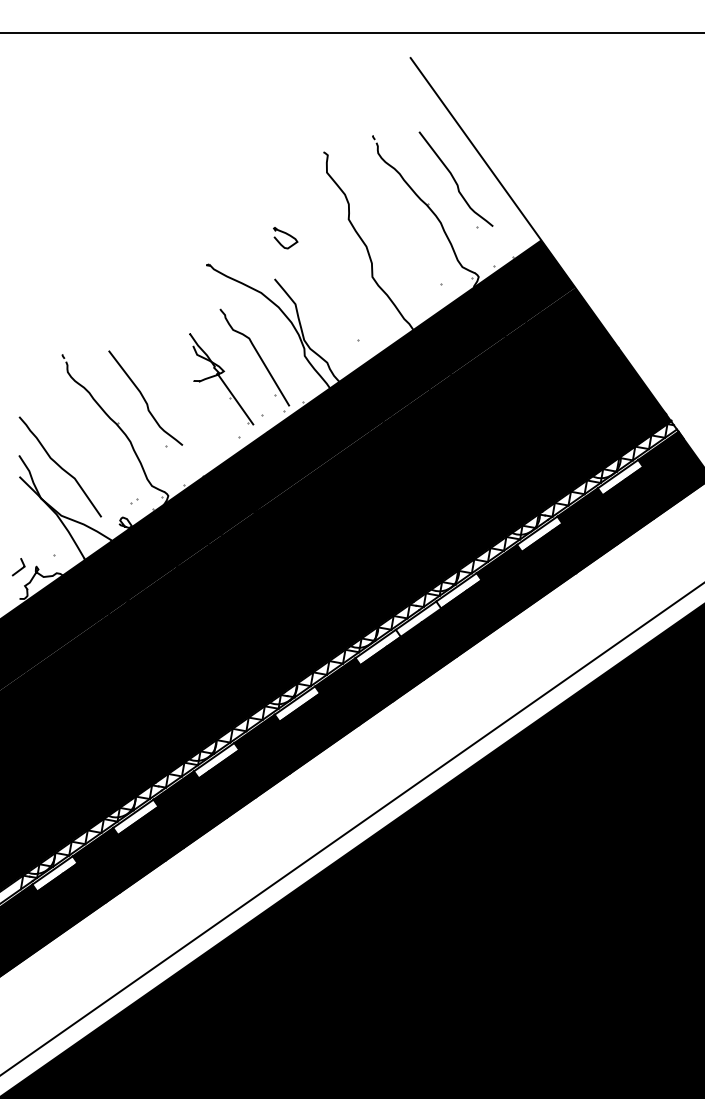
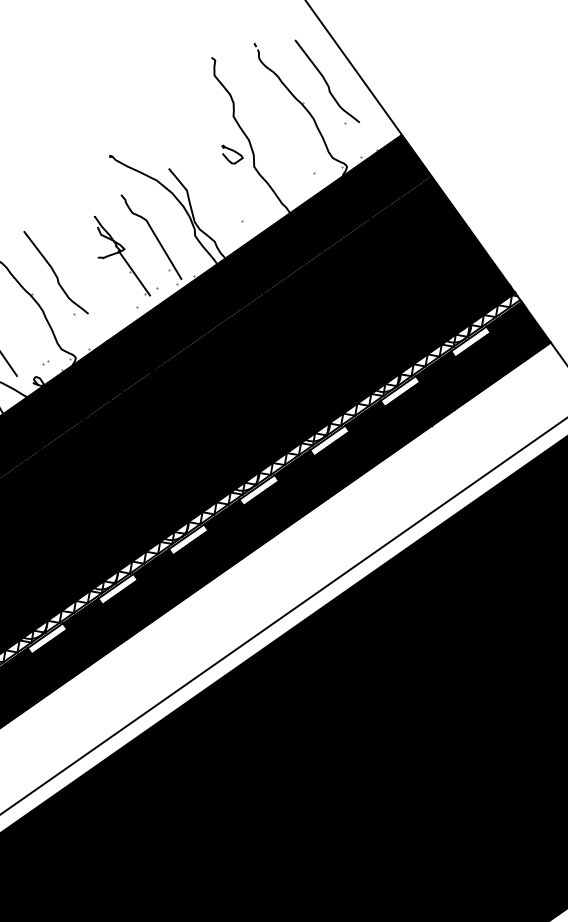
curve: (287, 235) -> (234, 152), moved
fill: (418, 618) -> (294, 465), added

